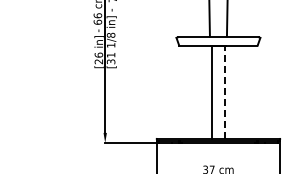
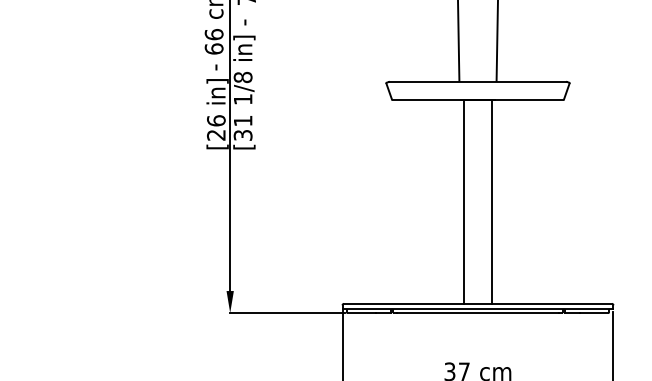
line: (224, 92) -> (491, 202), dashed -> solid

